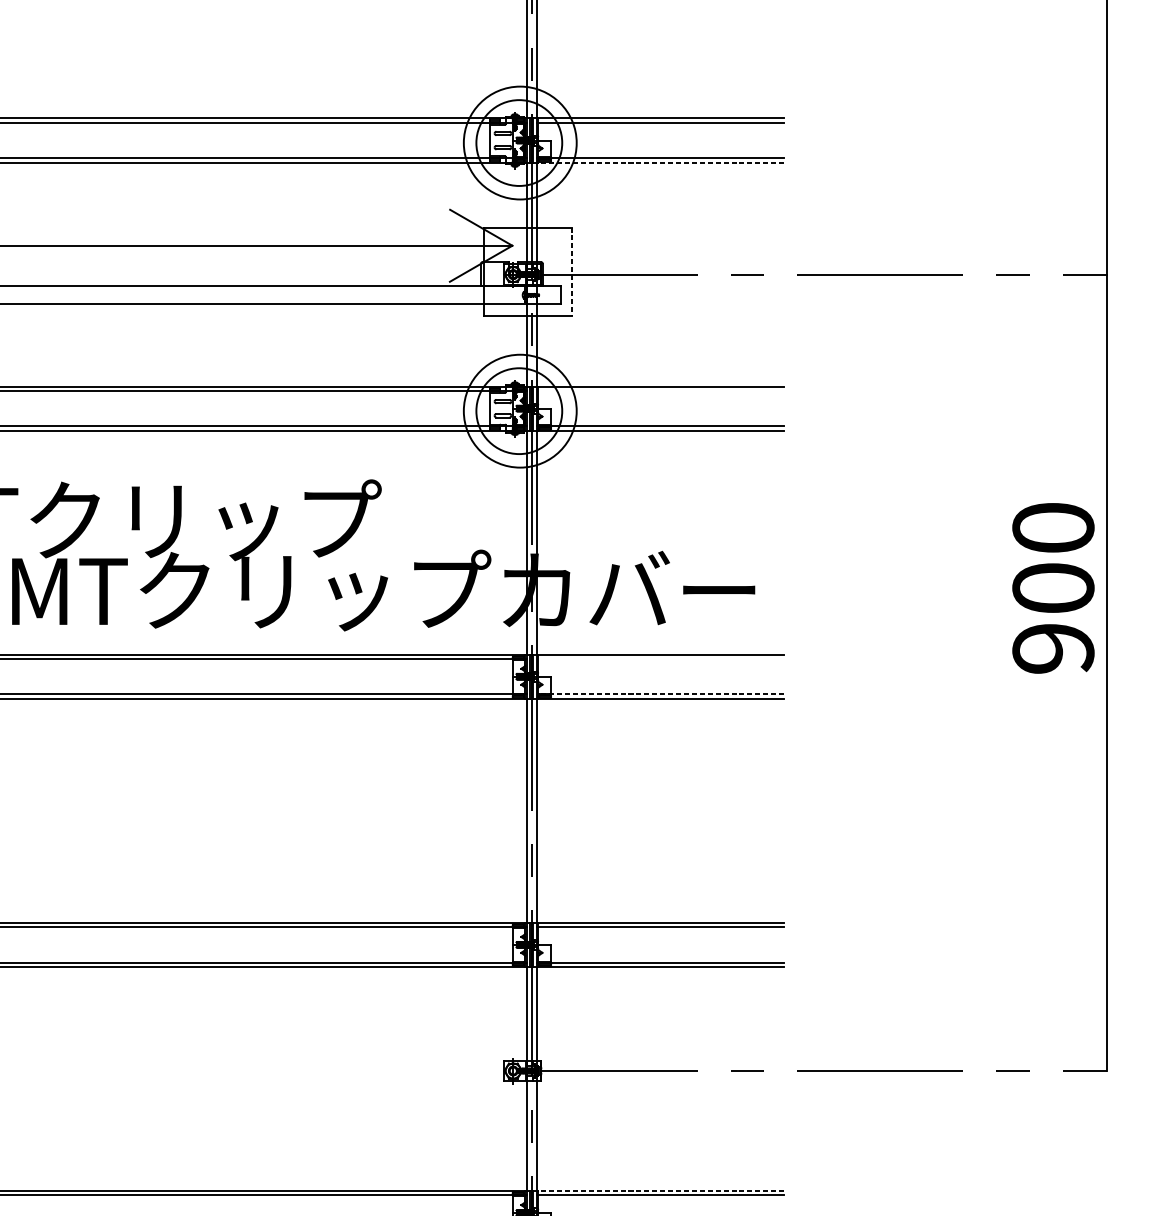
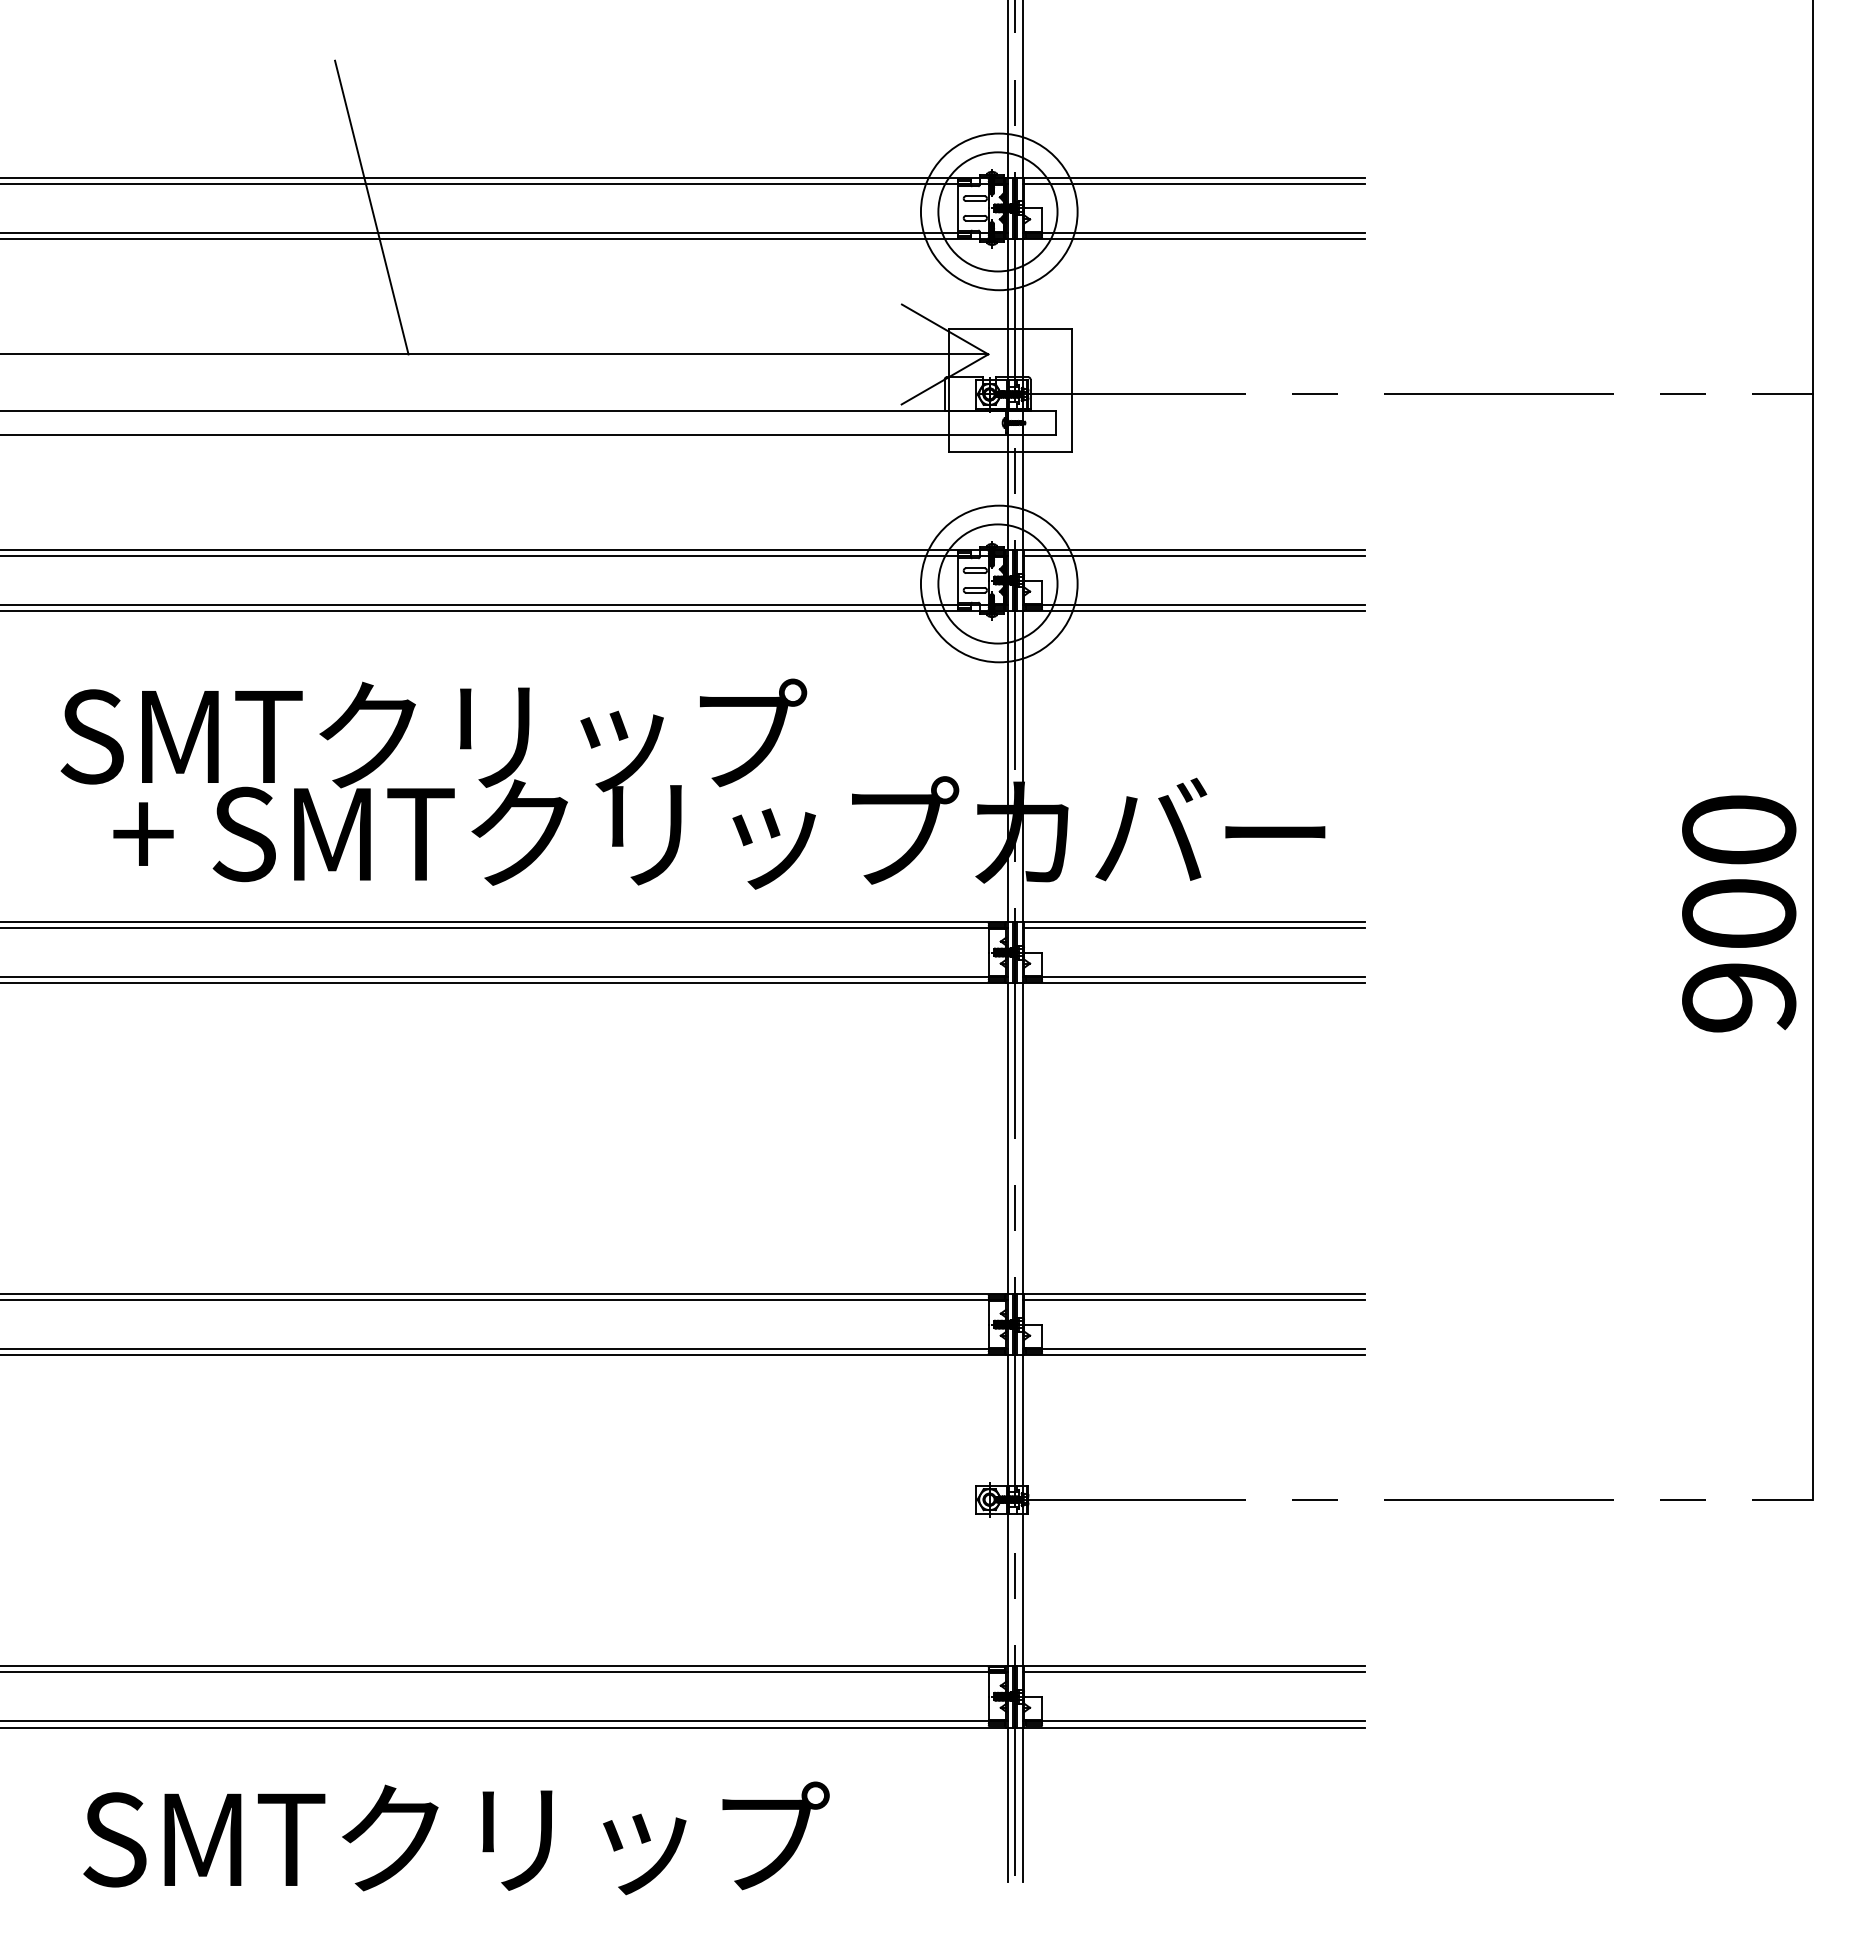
line: (67, 139) -> (371, 207), added
line: (660, 162) -> (1193, 239), dashed -> solid
line: (572, 272) -> (1071, 391), dashed -> solid
line: (660, 390) -> (1193, 555), added
text: (1053, 588) -> (1739, 913), moved
line: (660, 659) -> (1193, 928), added
line: (660, 694) -> (1193, 977), dashed -> solid
line: (660, 1191) -> (1193, 1666), dashed -> solid

